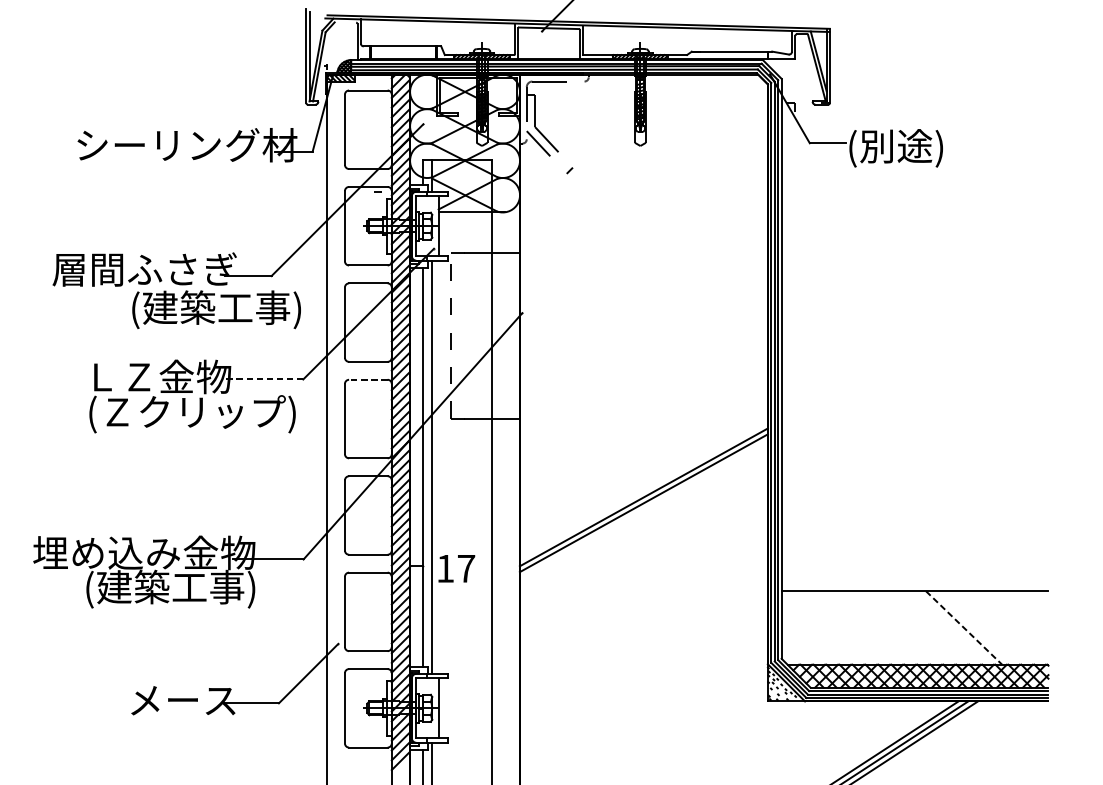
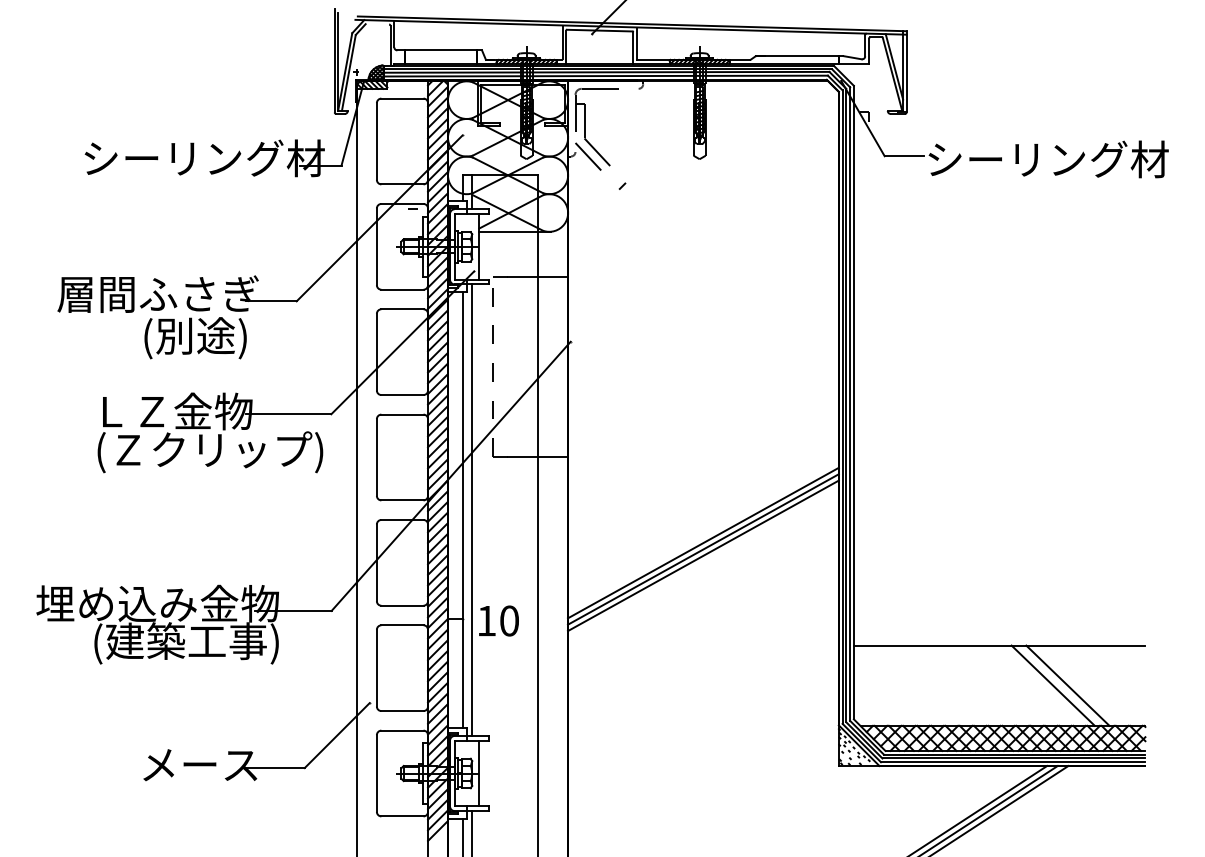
text: (959, 148) -> (1048, 161), (別途) -> シーリング材
text: (221, 309) -> (242, 337), (建築工事) -> (別途)
line: (264, 379) -> (288, 414), dashed -> solid
line: (367, 379) -> (401, 414), dashed -> solid
line: (643, 508) -> (702, 555), added
text: (466, 568) -> (509, 620), 17 -> 10
line: (964, 627) -> (1053, 685), dashed -> solid
line: (977, 627) -> (1067, 685), added

